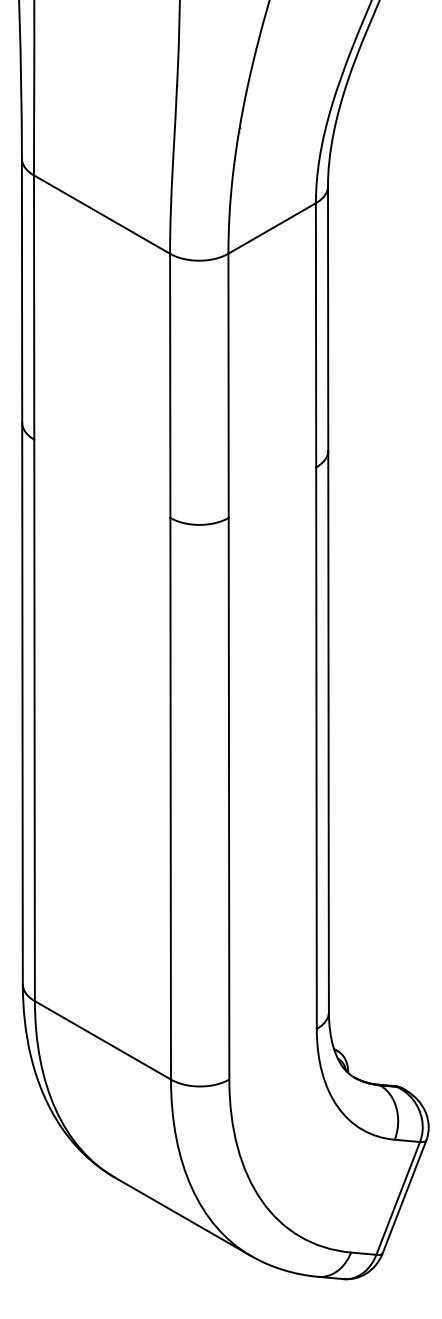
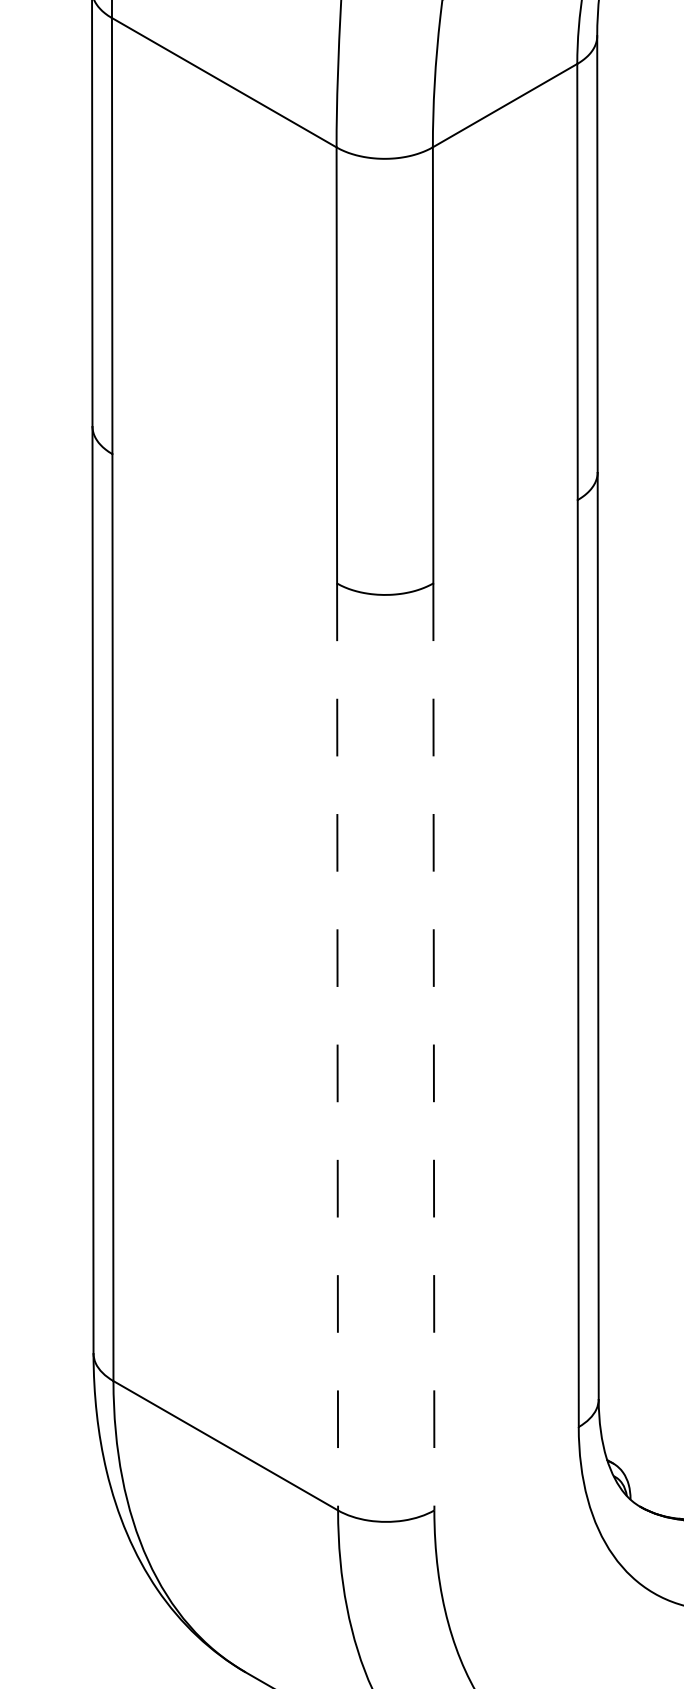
line: (170, 798) -> (337, 1046), solid -> dashed
line: (229, 798) -> (434, 1046), solid -> dashed

